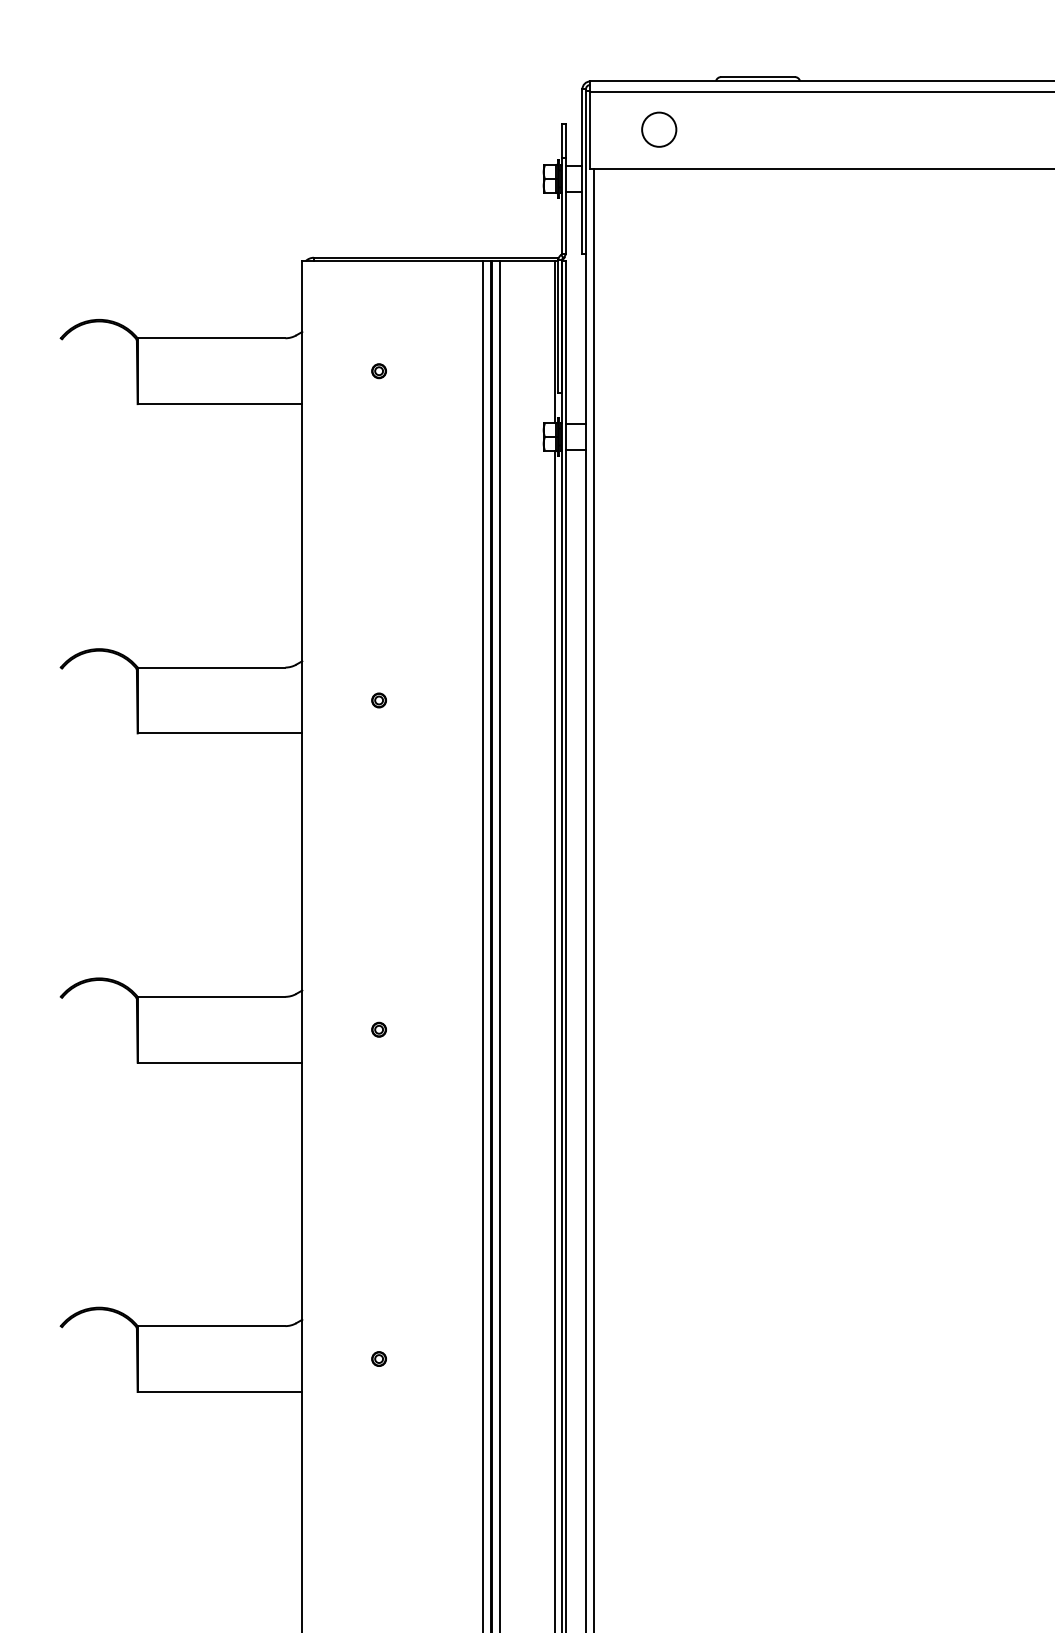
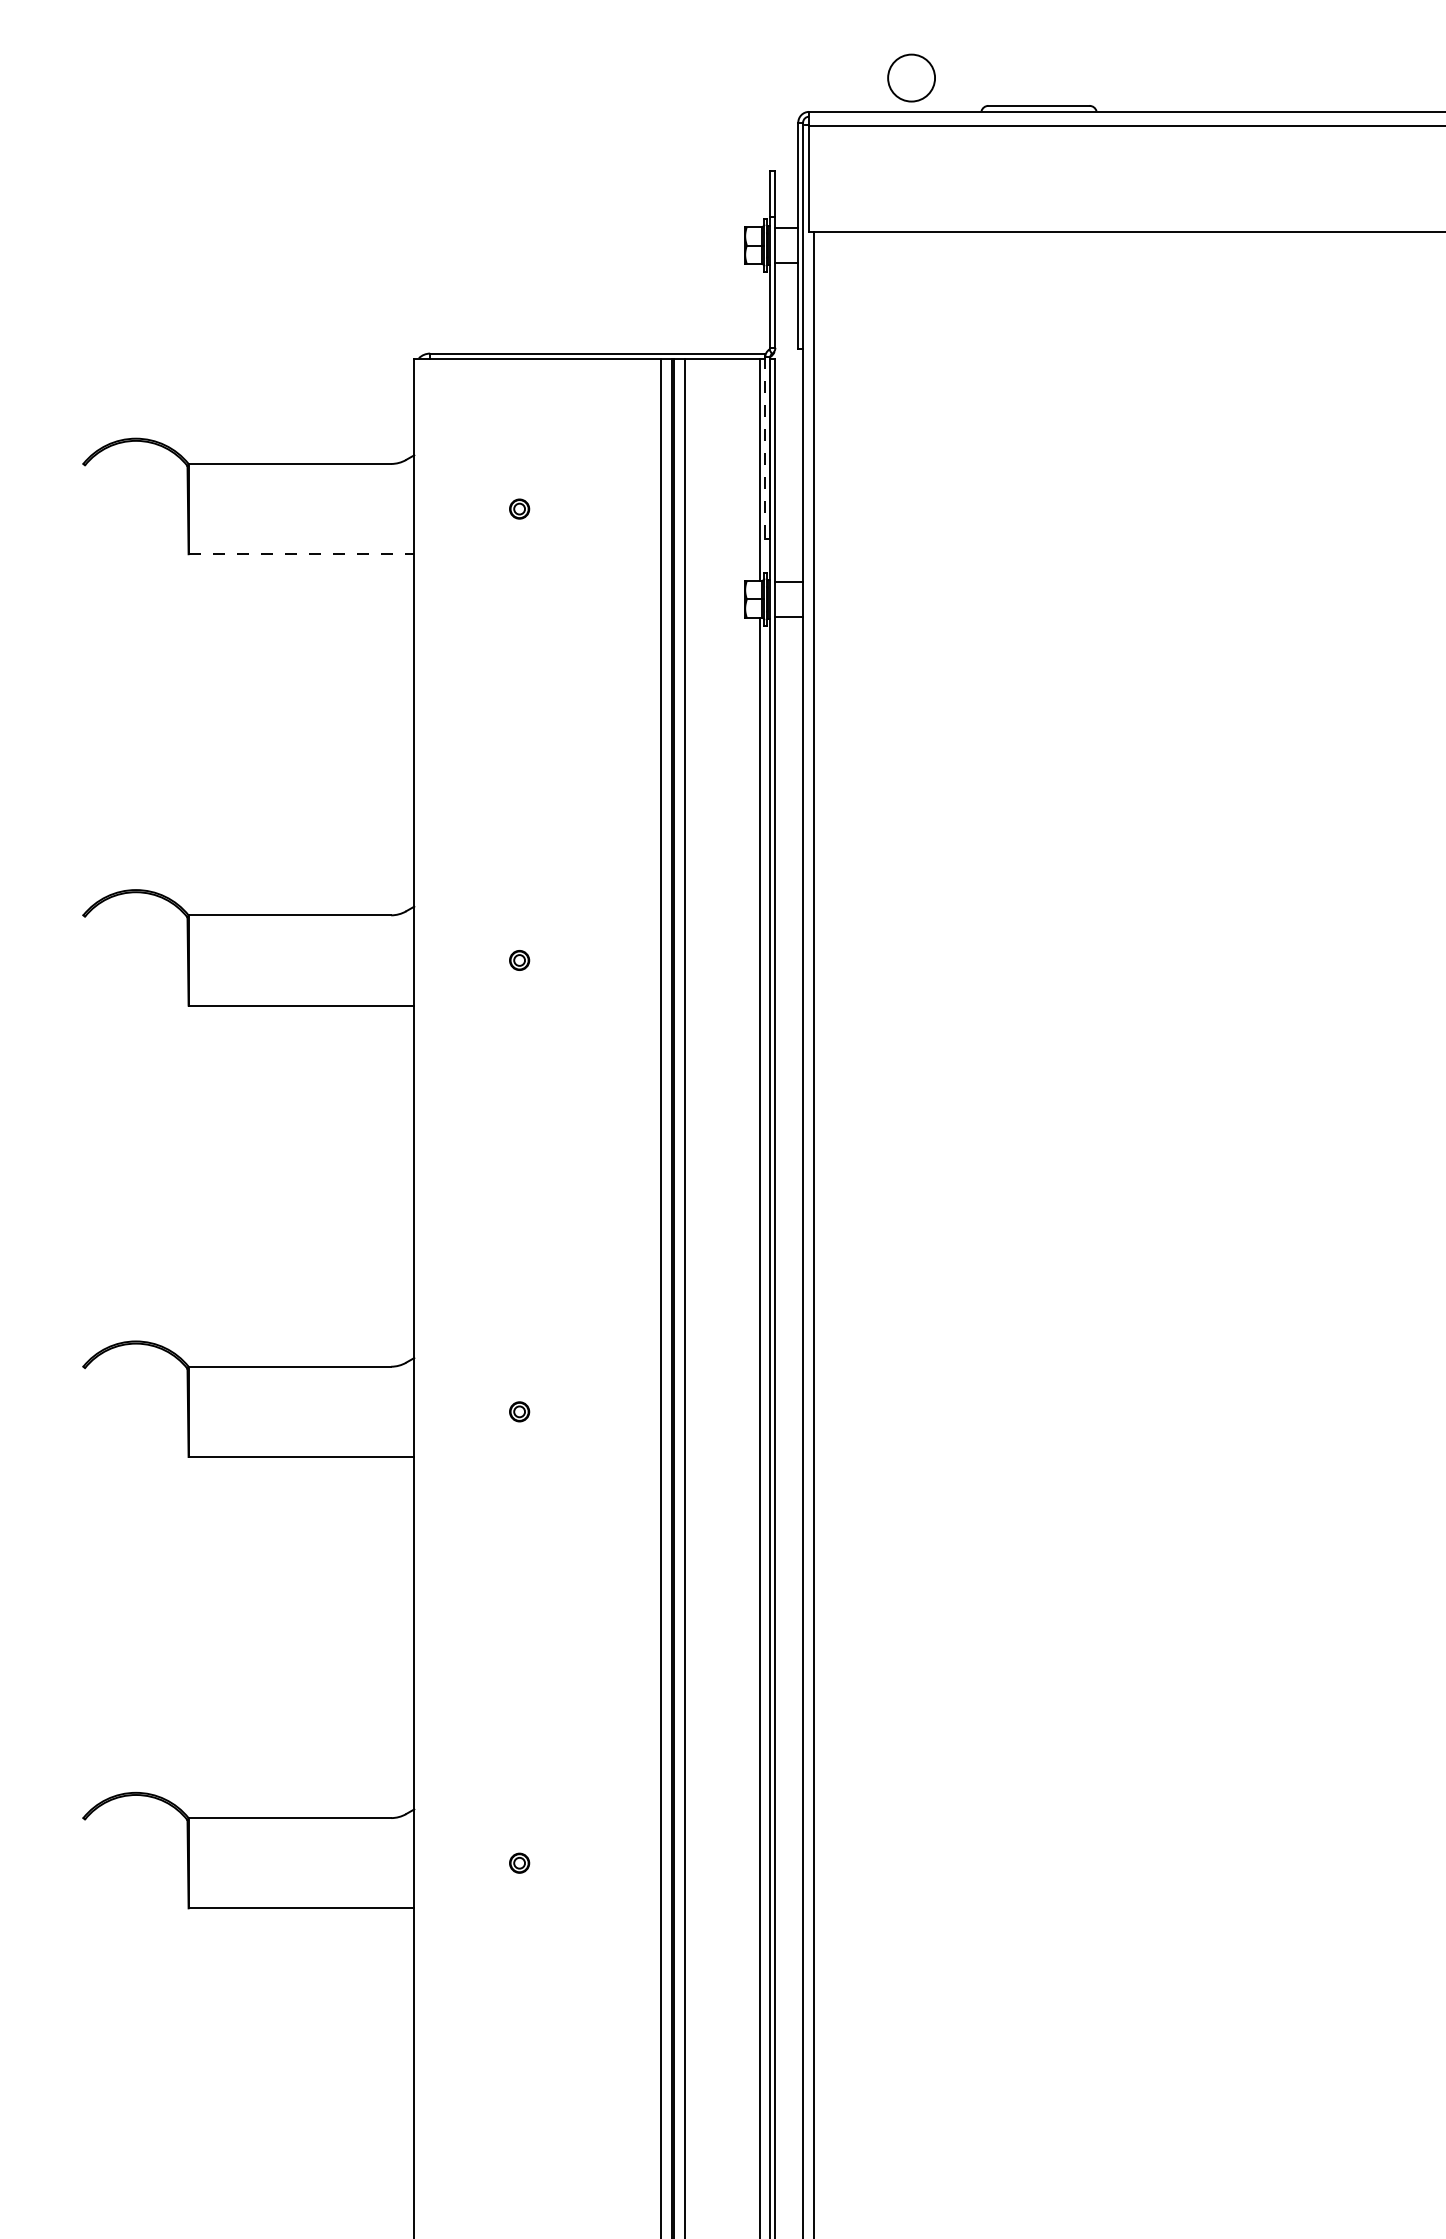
circle: (659, 129) -> (911, 77), moved
line: (558, 327) -> (765, 448), solid -> dashed
line: (220, 404) -> (301, 554), solid -> dashed

